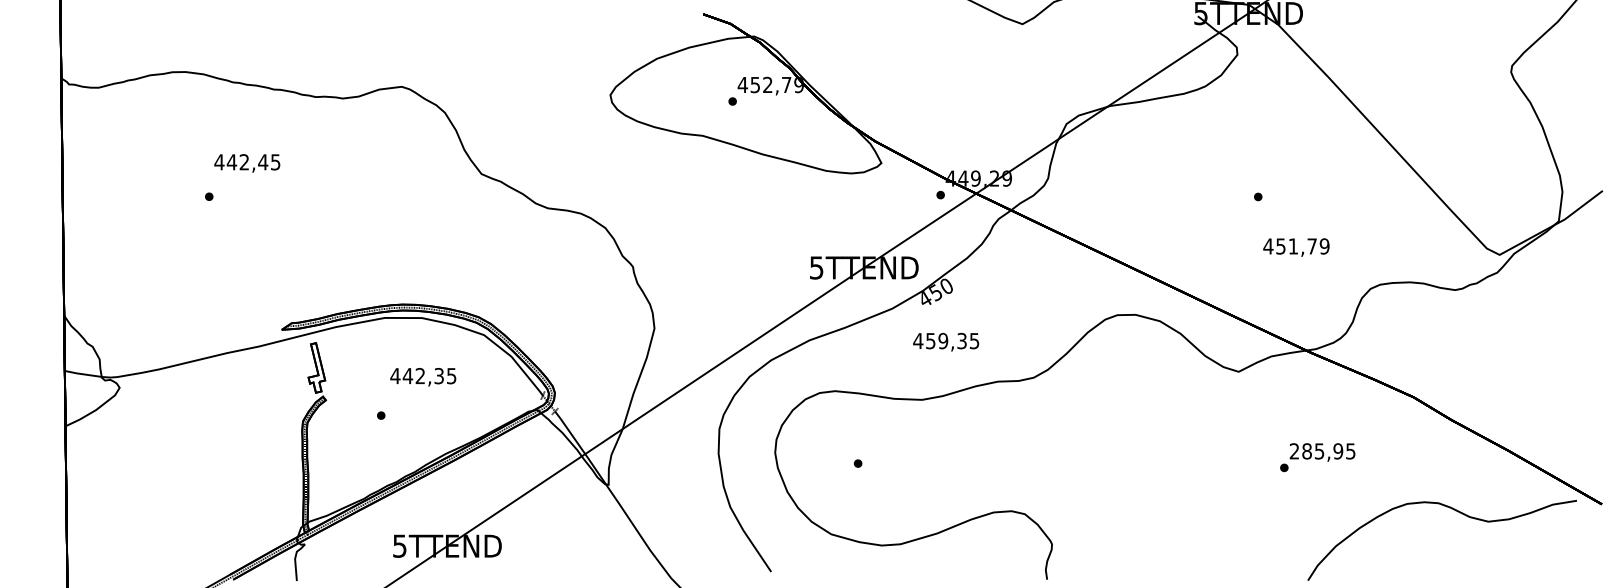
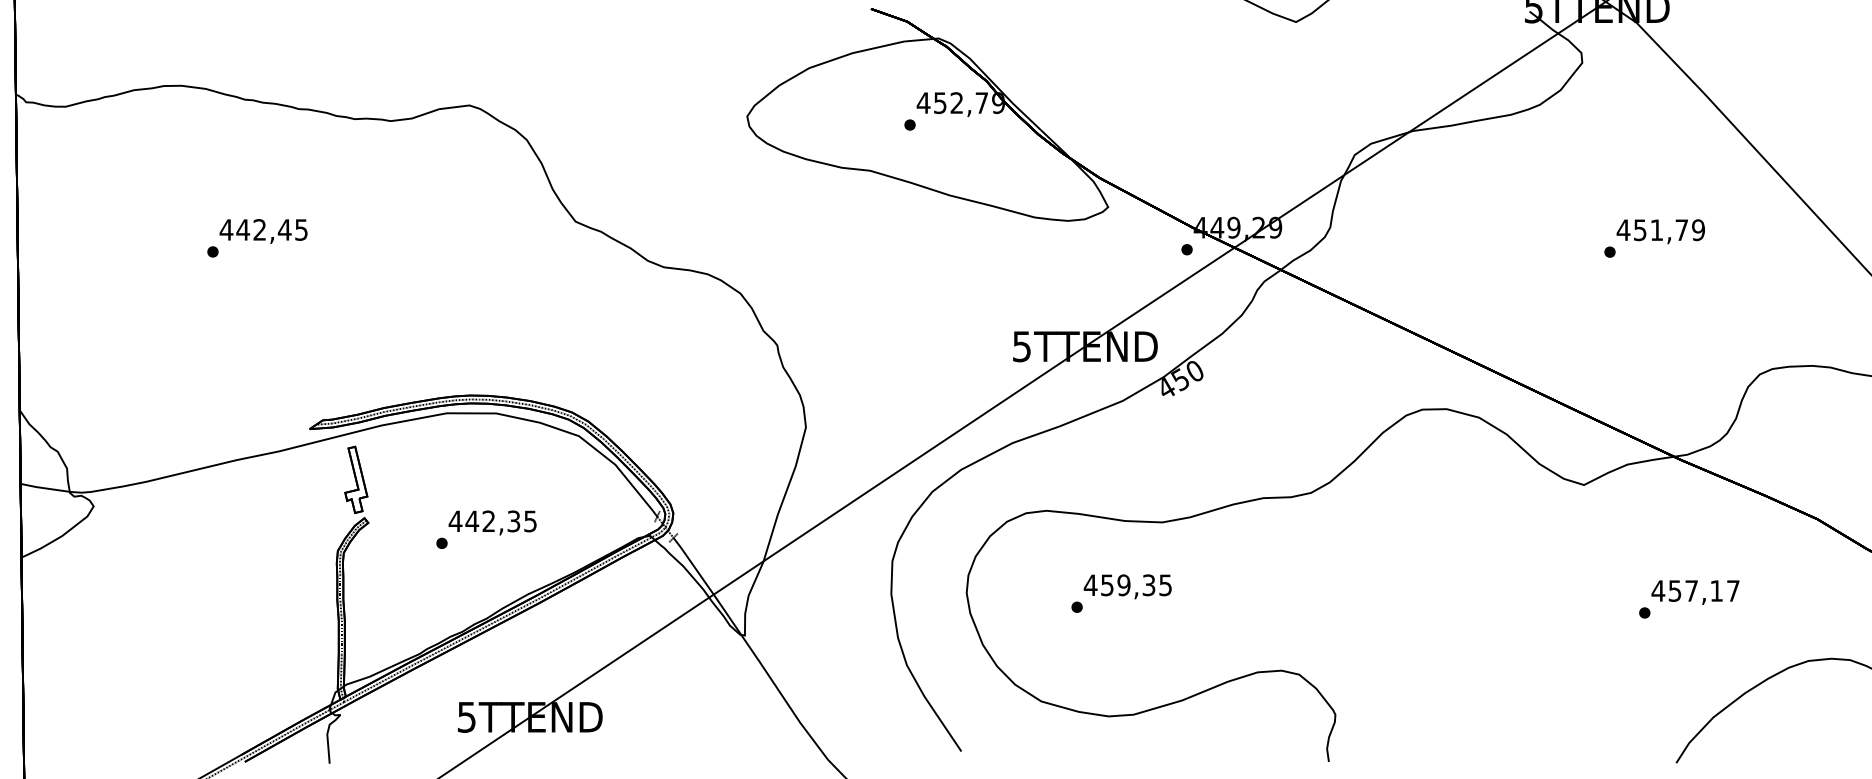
text: (247, 163) -> (263, 231), moved
text: (1296, 247) -> (1660, 231), moved
text: (946, 342) -> (1128, 587), moved
text: (423, 377) -> (492, 523), moved
text: (1322, 451) -> (1695, 591), 285,95 -> 457,17

